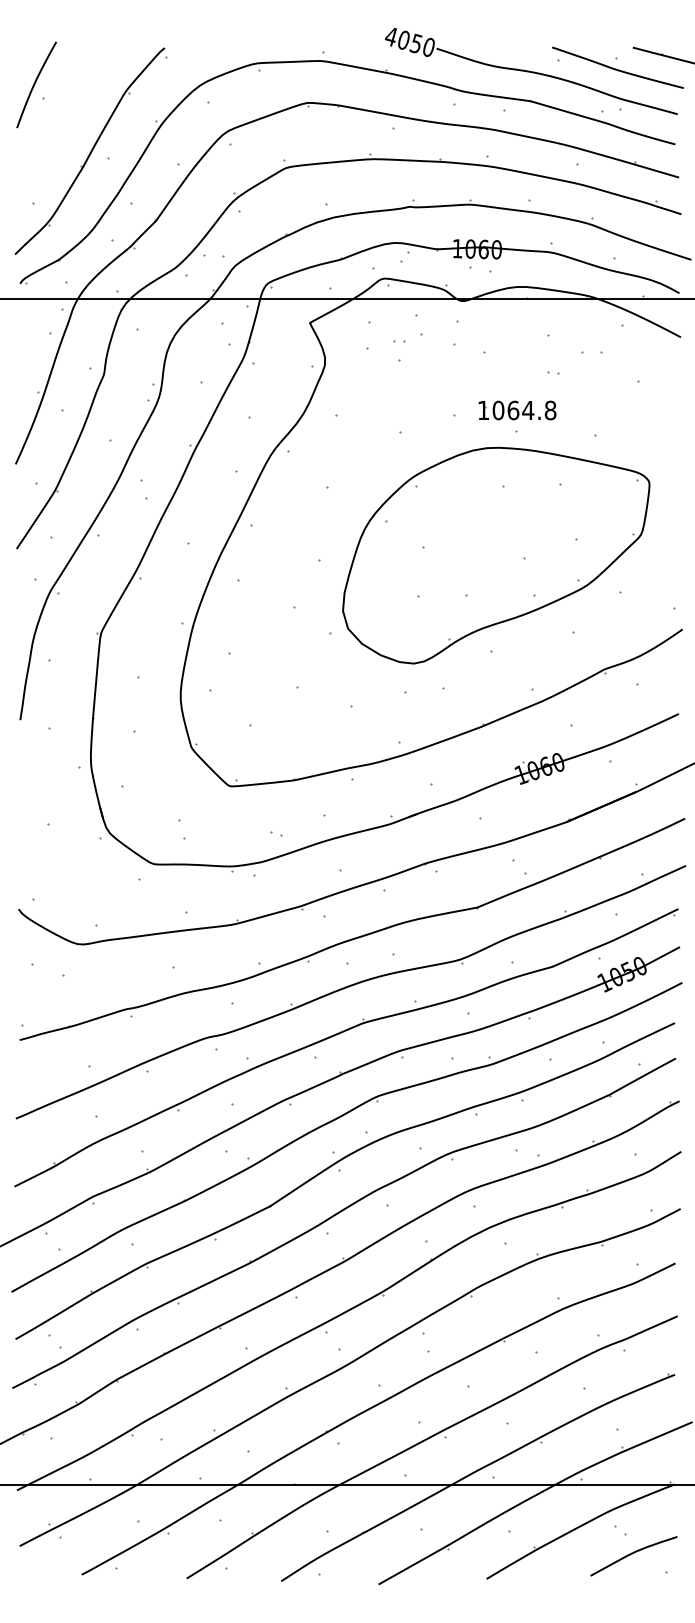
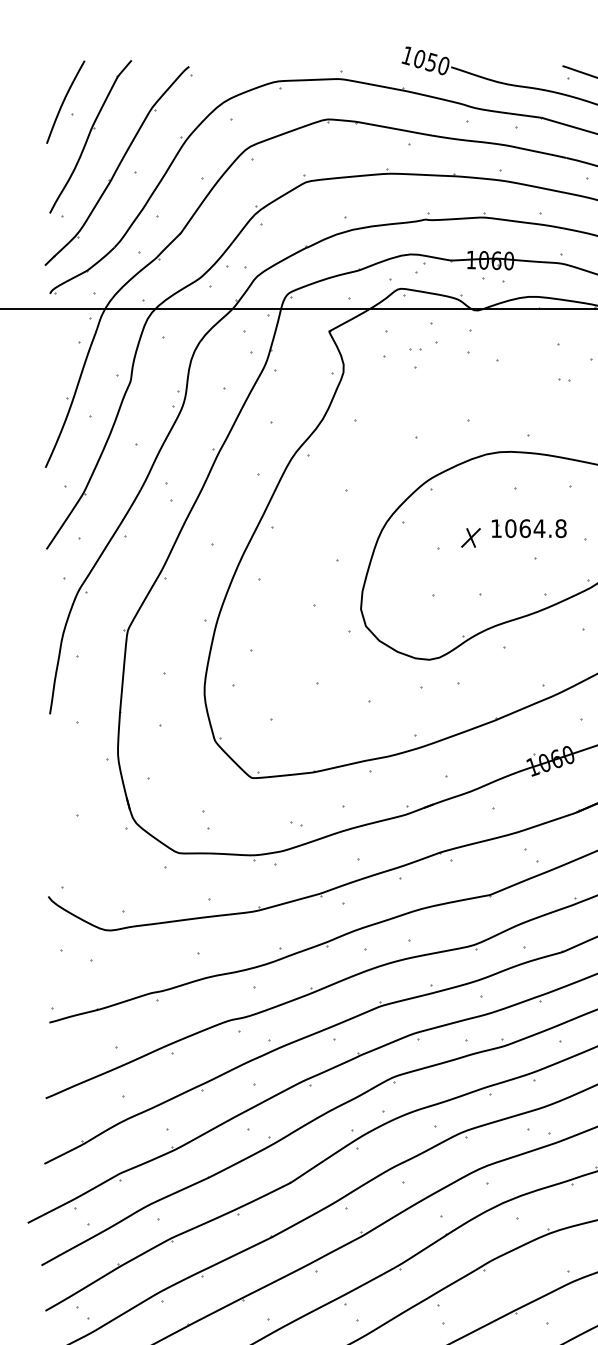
text: (390, 36) -> (406, 55), 4050 -> 1050
part: (62, 120) -> (90, 136), added
part: (517, 410) -> (529, 528), moved
part: (457, 536) -> (471, 537), added

